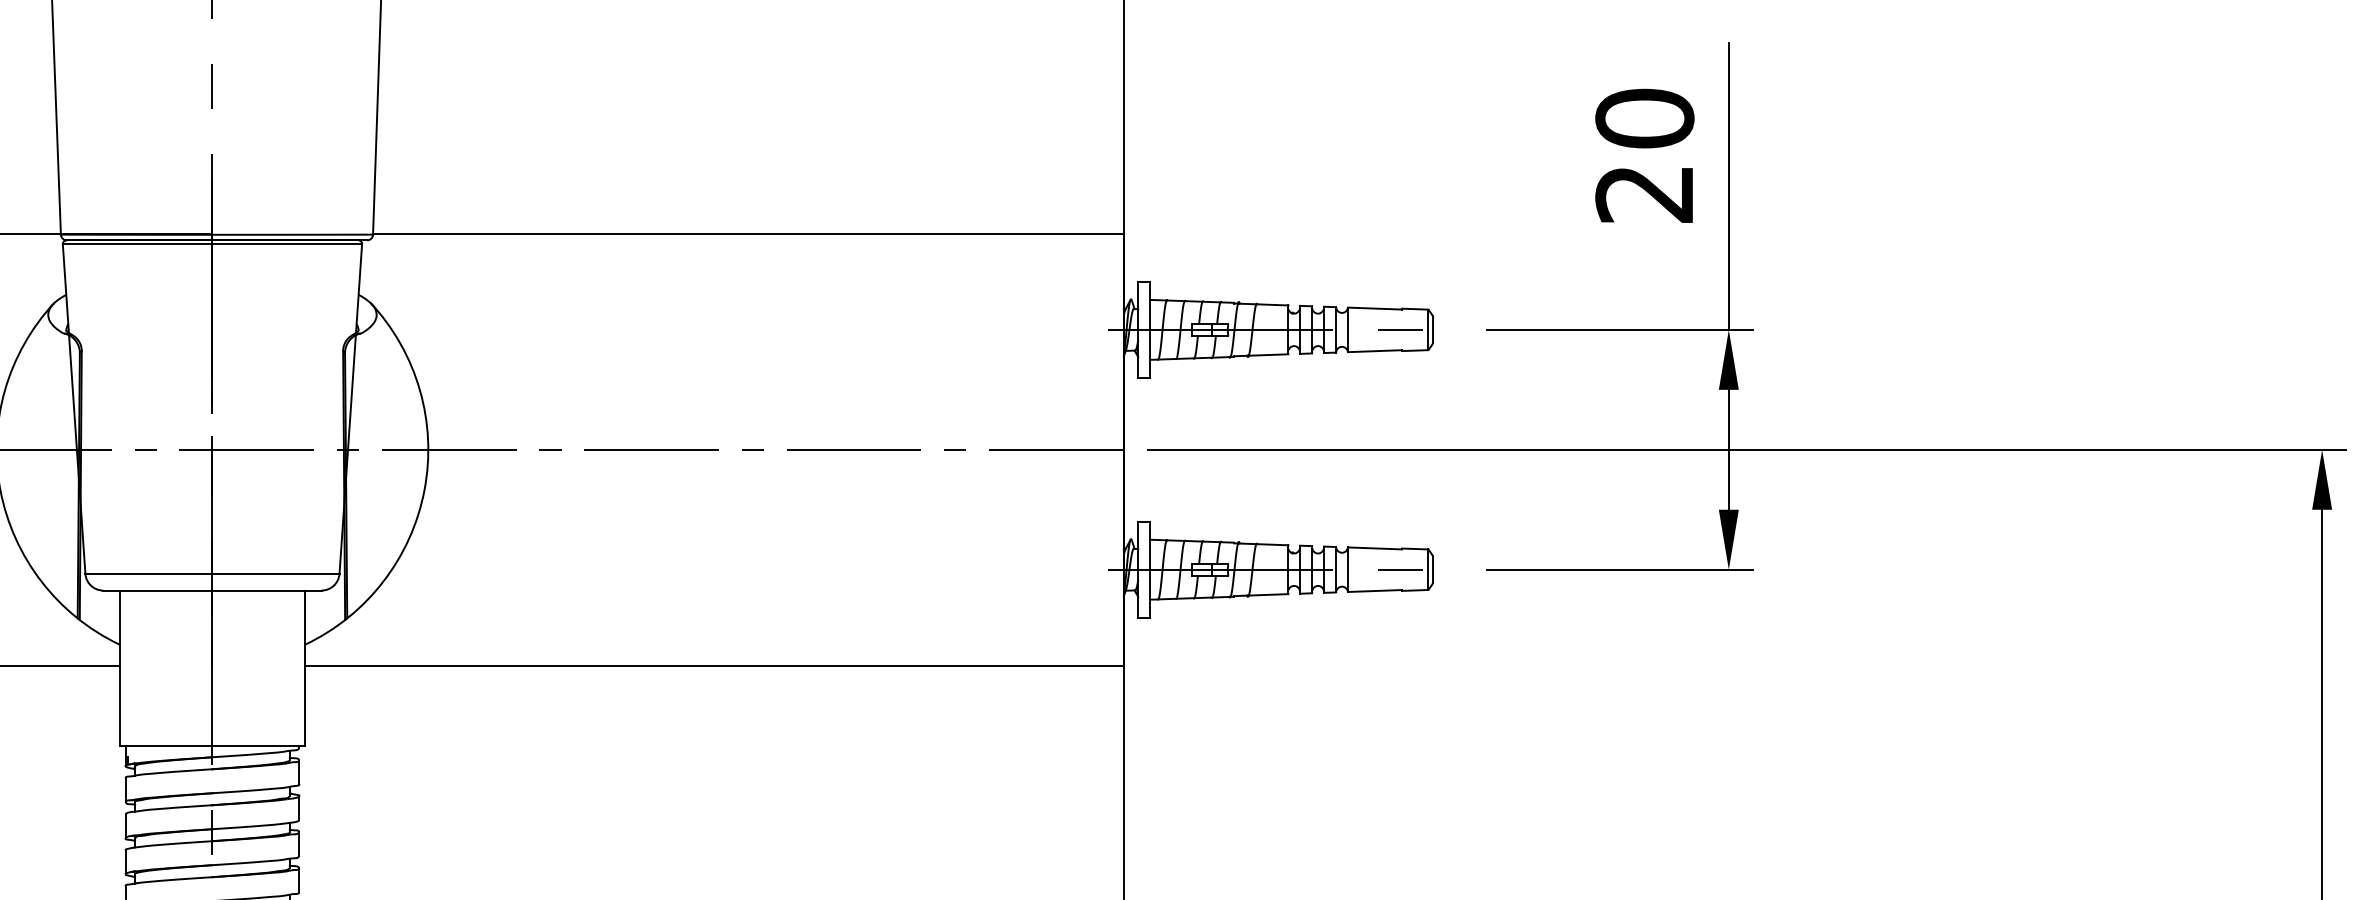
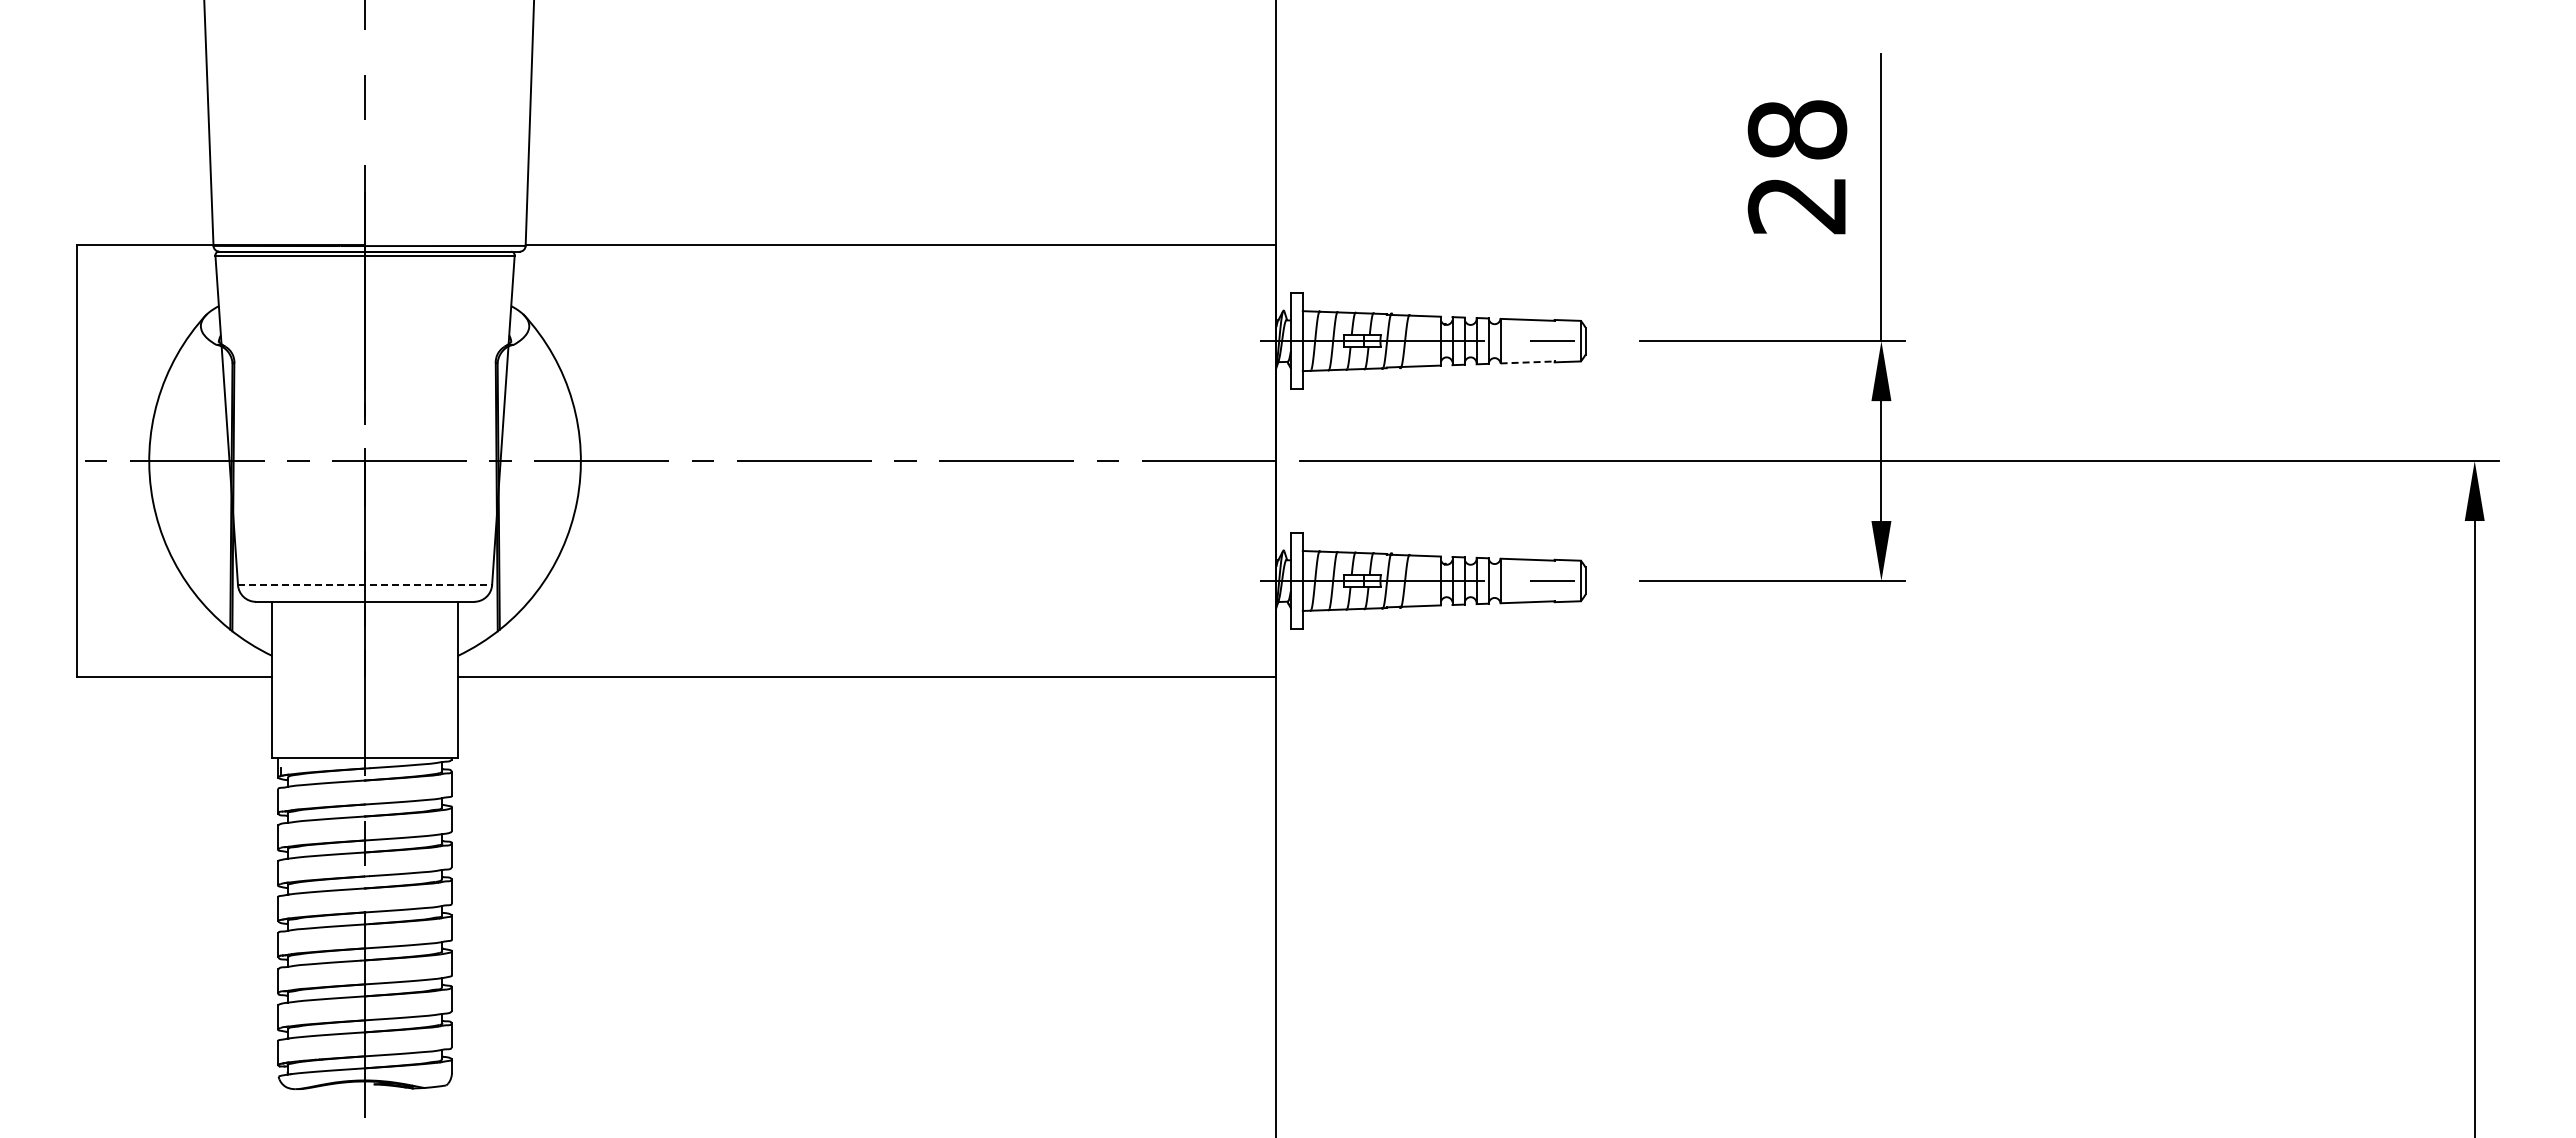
text: (1644, 118) -> (1797, 129), 20 -> 28
line: (1375, 351) -> (1528, 362), solid -> dashed
line: (212, 574) -> (365, 585), solid -> dashed

